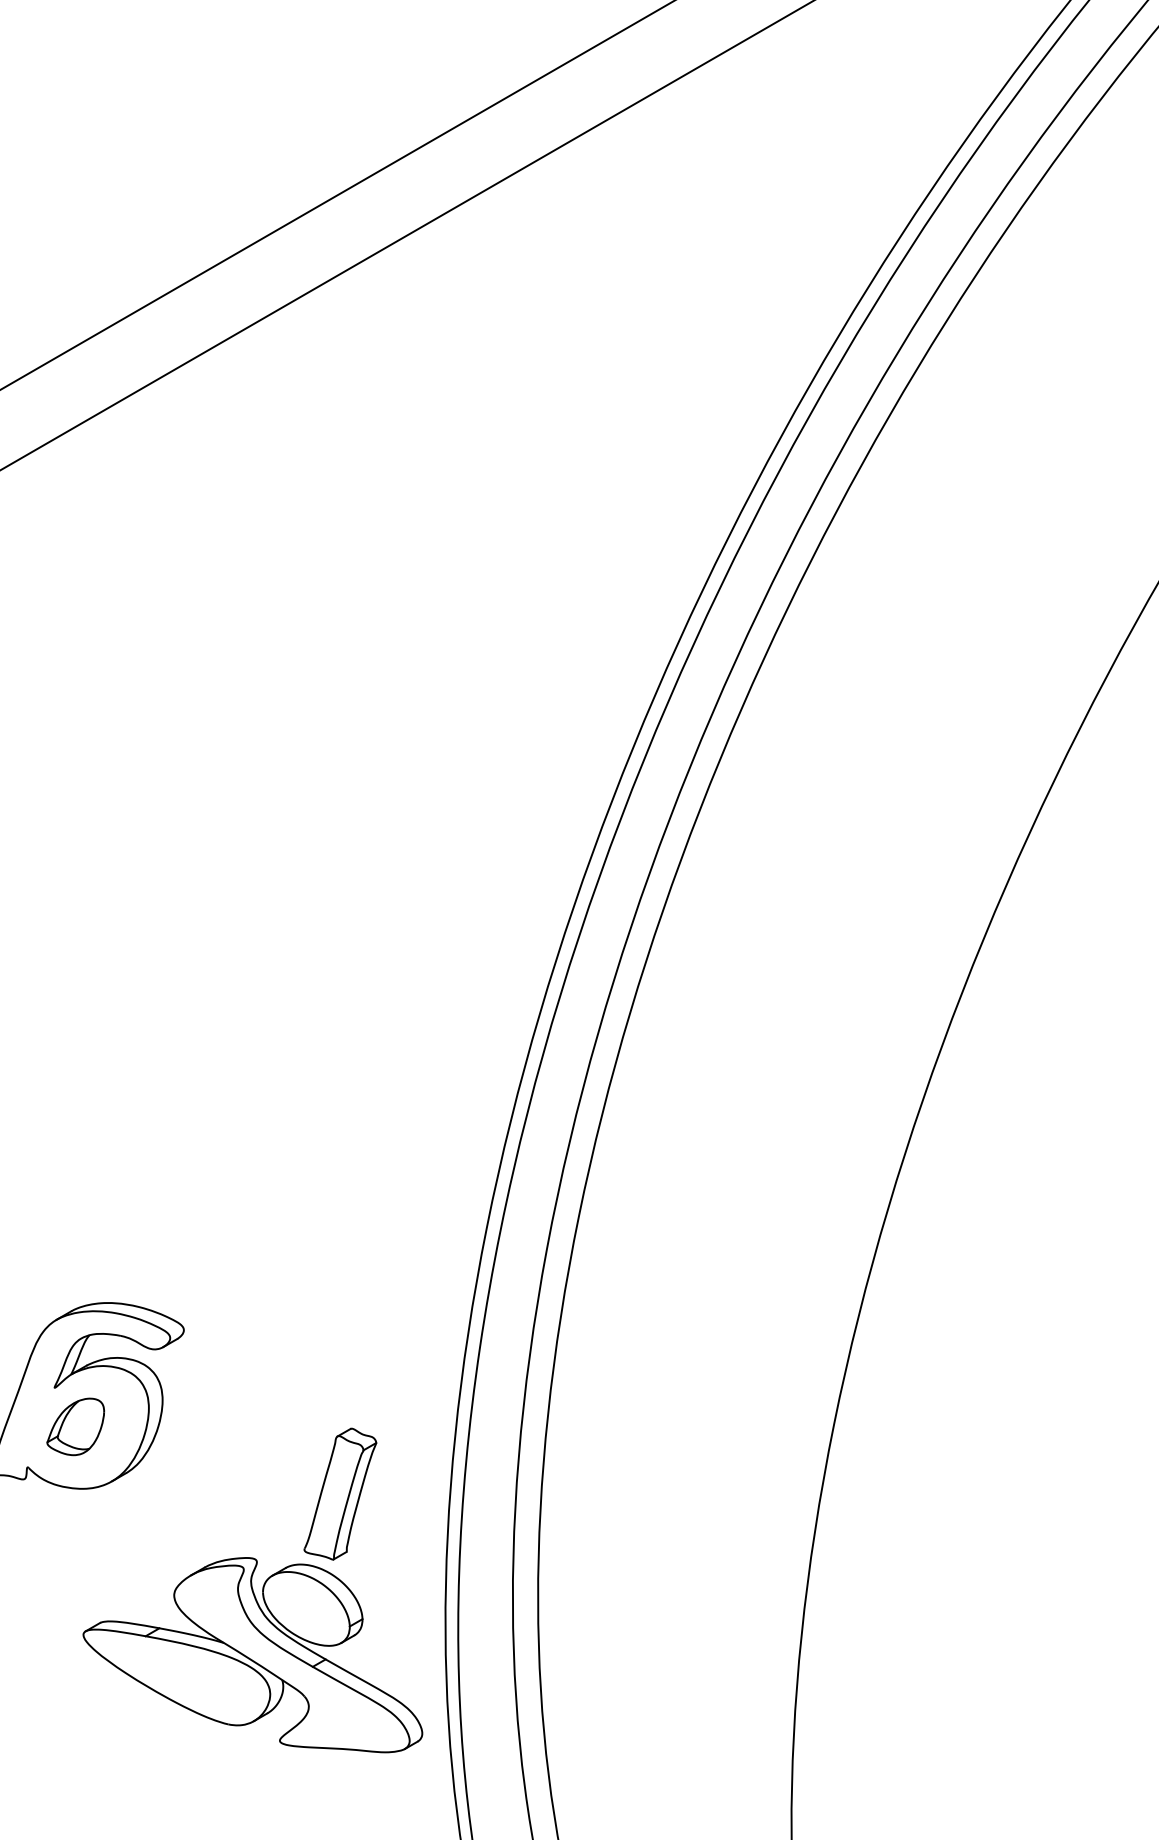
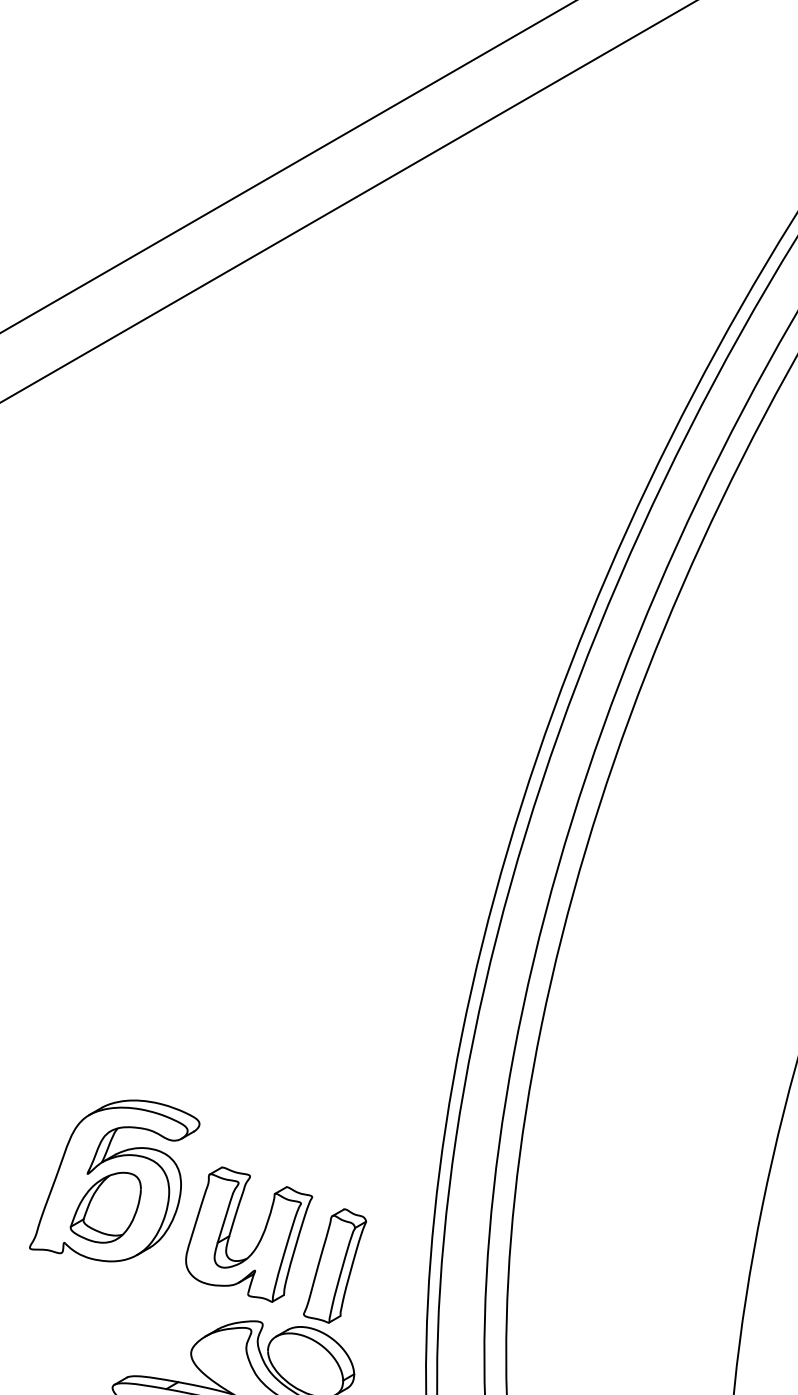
part: (75, 1426) -> (105, 1207), size x1.43
part: (253, 1463) -> (259, 1239), added

